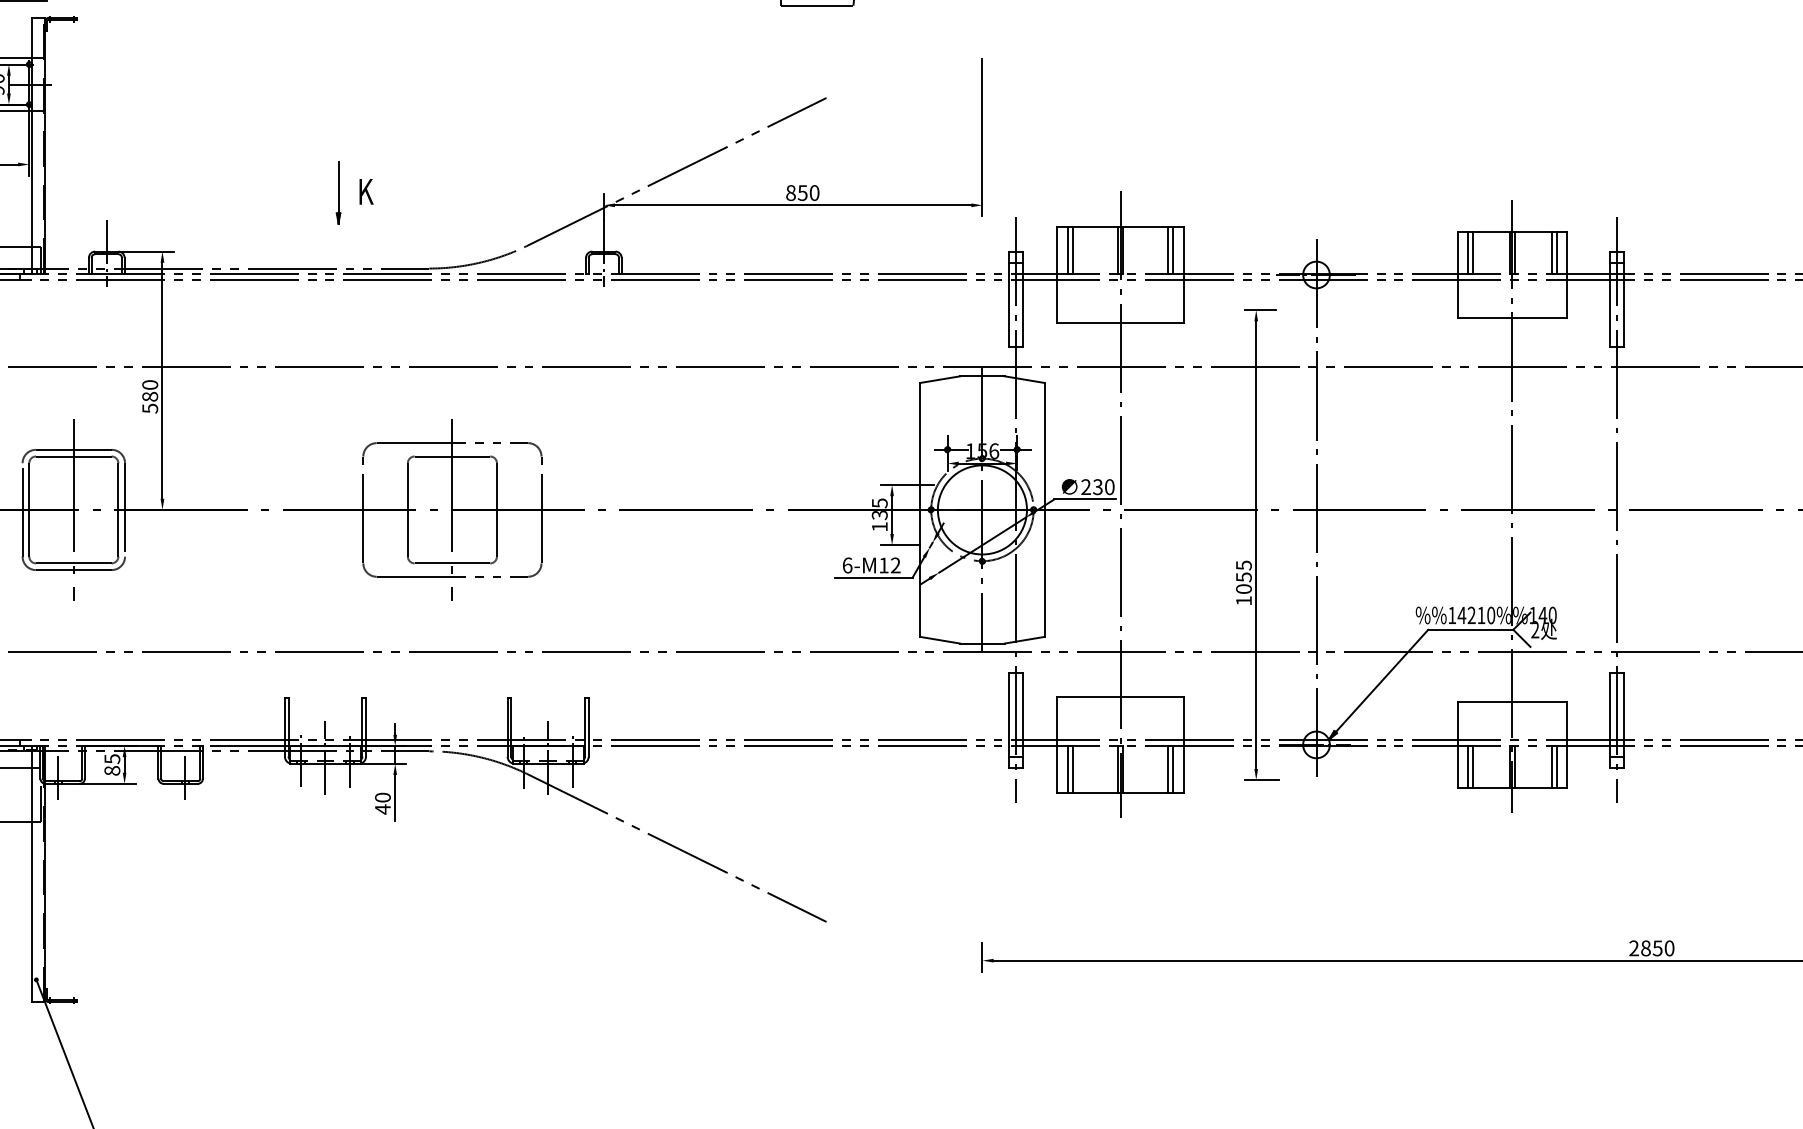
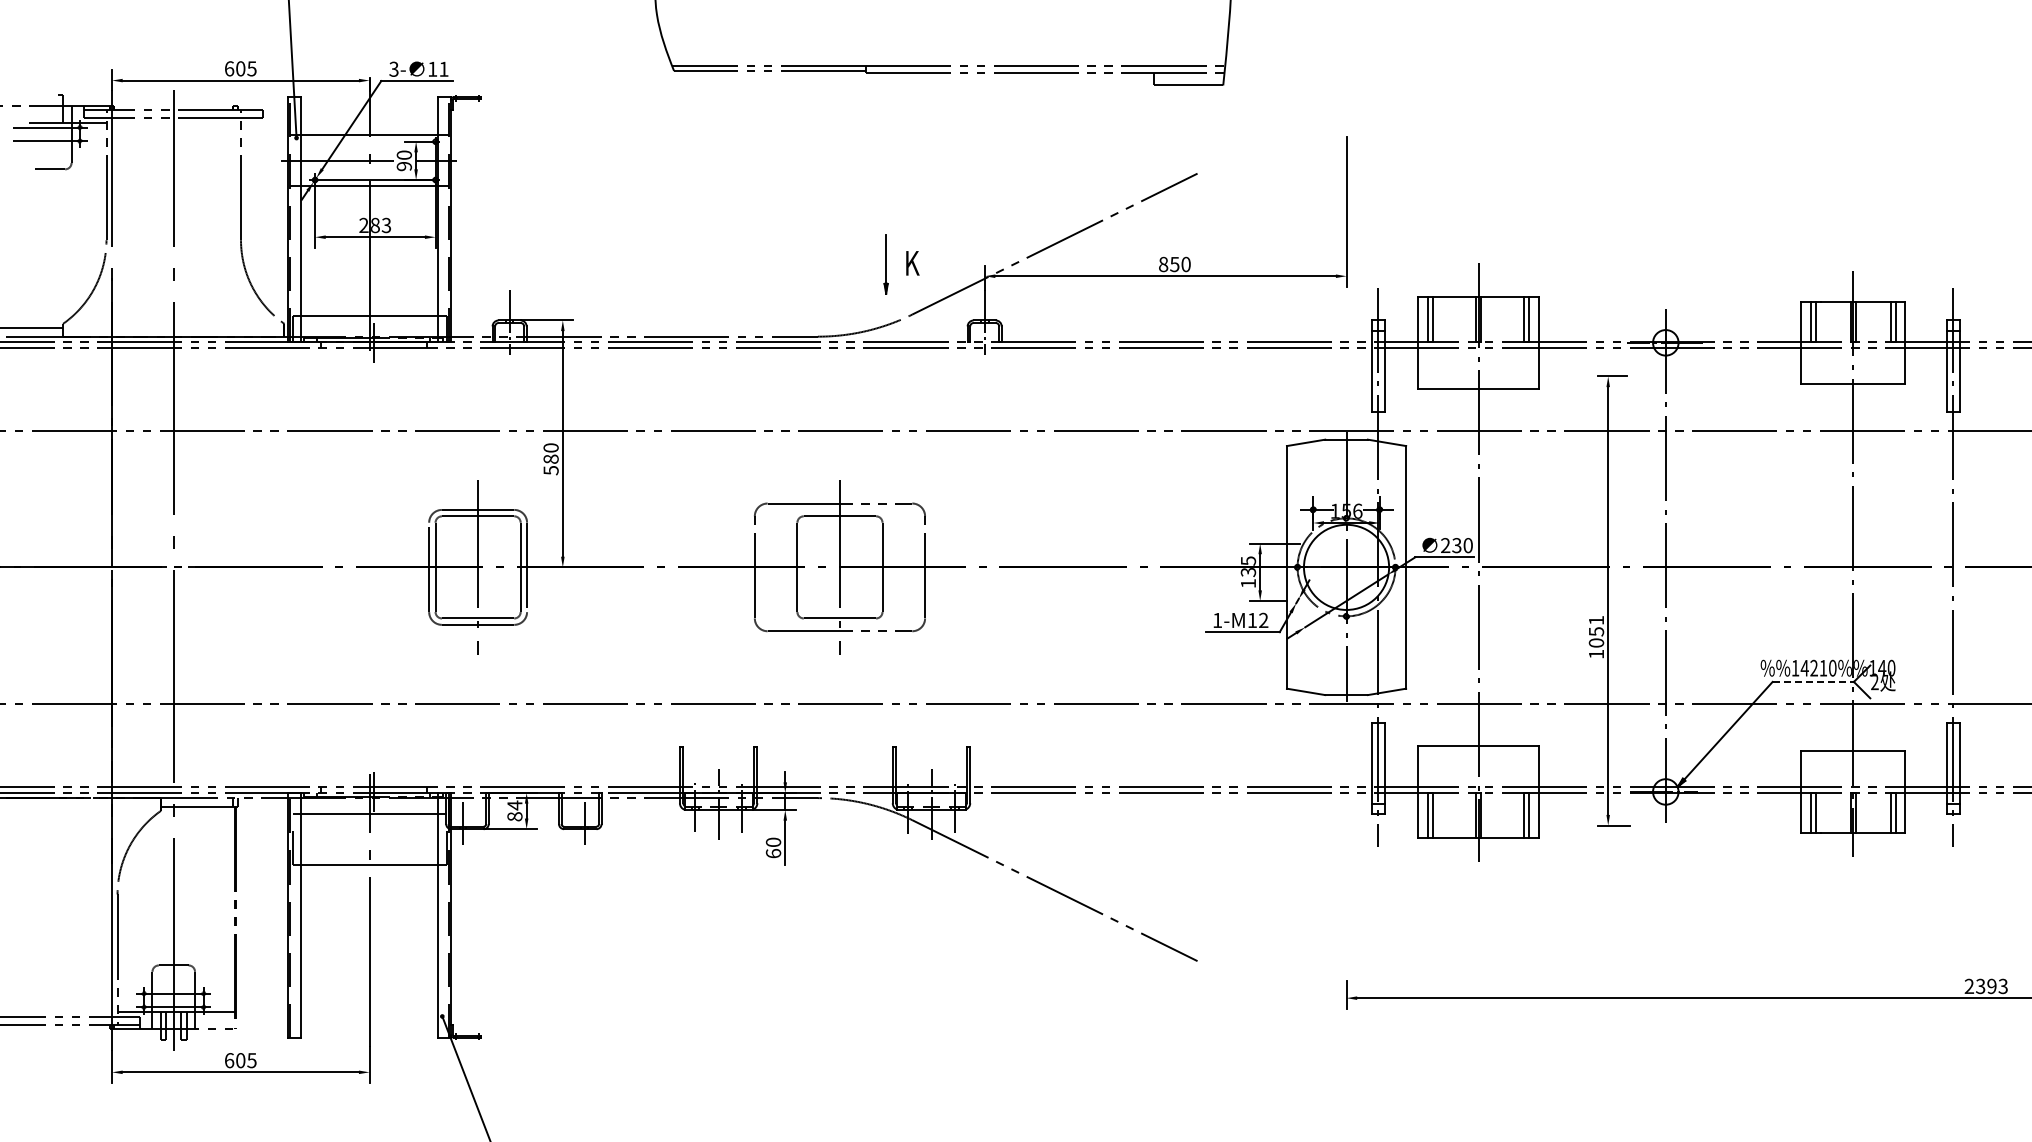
part: (354, 193) -> (901, 264), moved
text: (847, 565) -> (1217, 620), 6-M12 -> 1-M12
text: (1243, 565) -> (1596, 620), 1055 -> 1051
line: (1471, 629) -> (1813, 681), solid -> dashed
text: (111, 759) -> (514, 805), 85 -> 84
text: (382, 809) -> (773, 853), 40 -> 60
text: (1657, 947) -> (1991, 985), 2850 -> 2393

